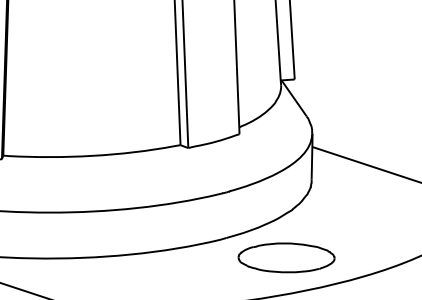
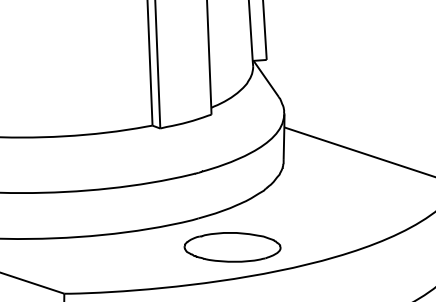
part: (286, 258) -> (232, 247), moved

